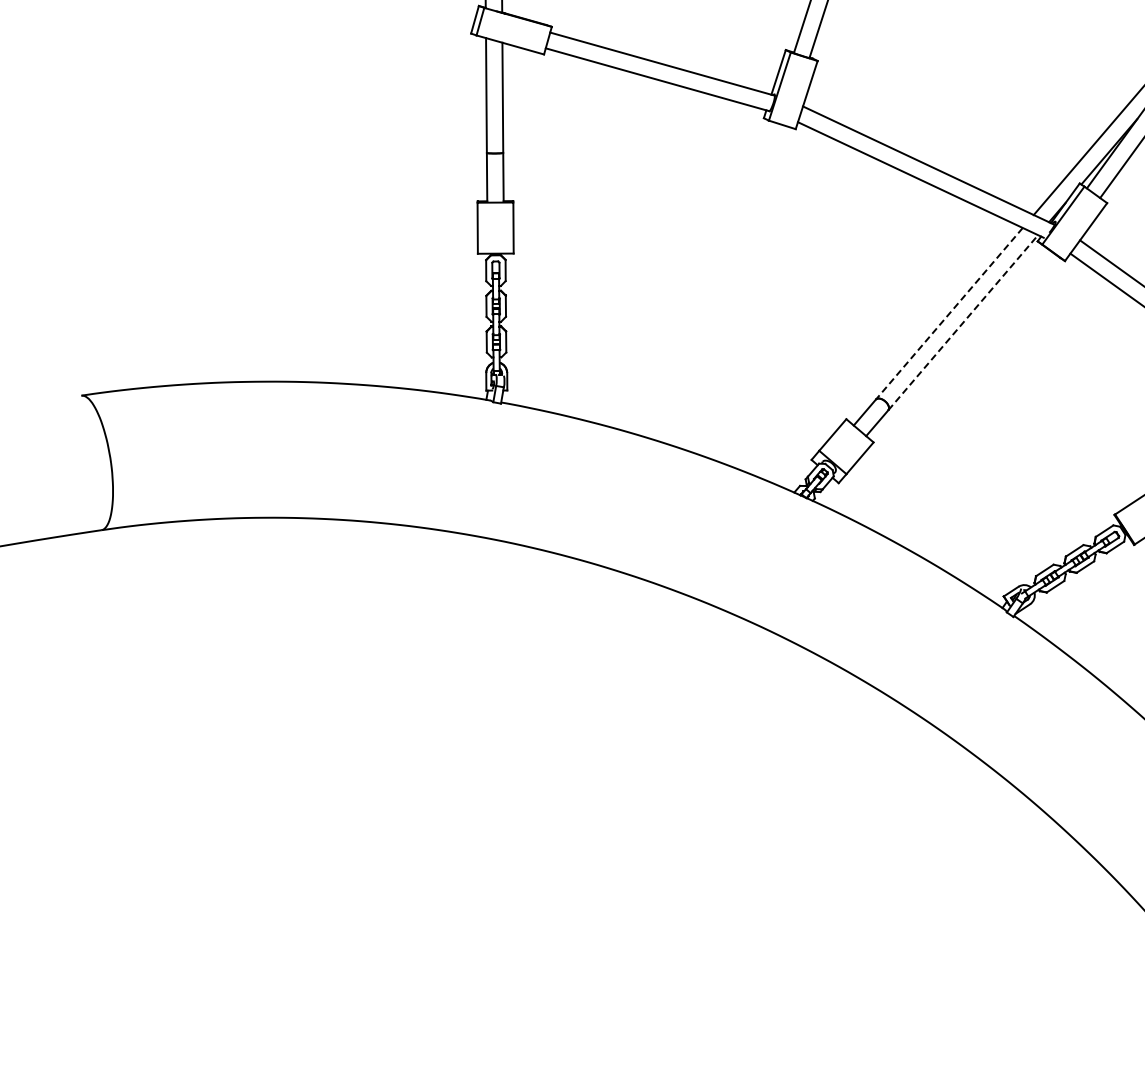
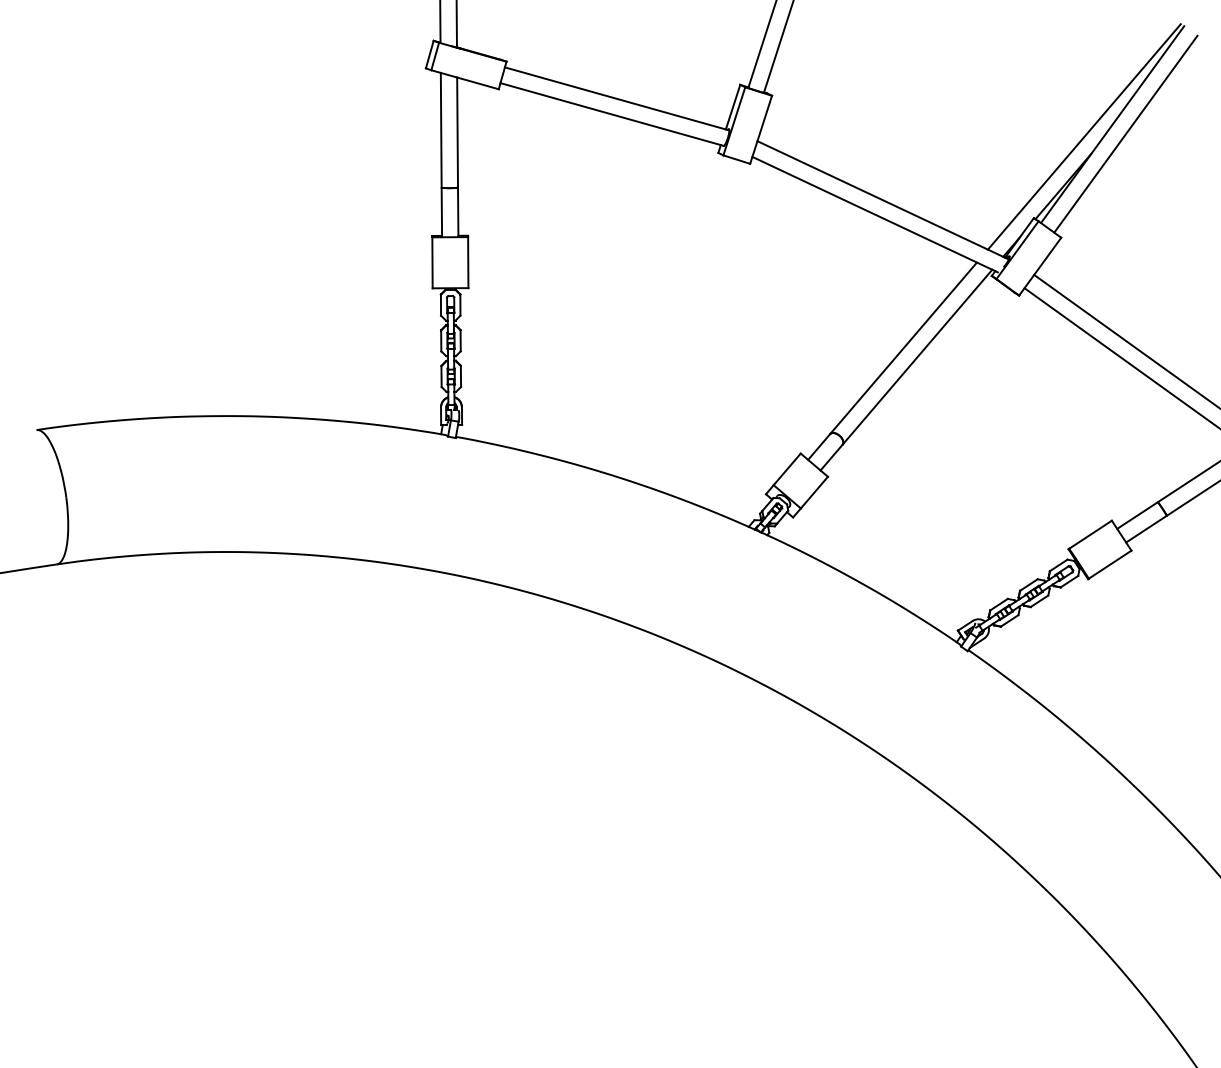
line: (949, 314) -> (903, 348), dashed -> solid
line: (963, 322) -> (917, 356), dashed -> solid

